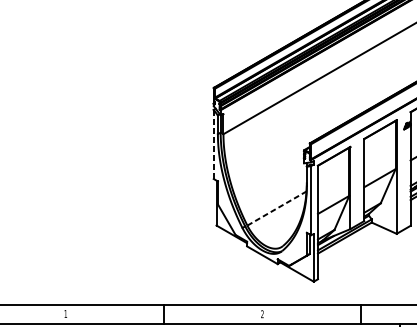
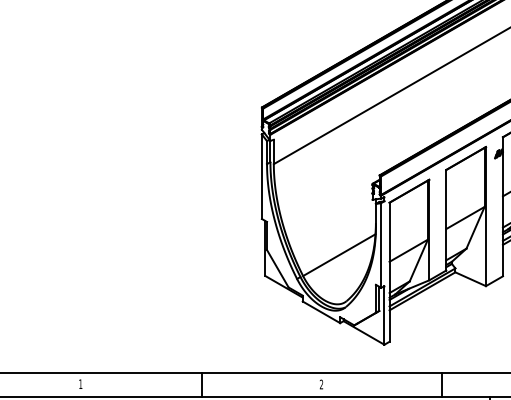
line: (213, 145) -> (261, 177), dashed -> solid
line: (277, 208) -> (339, 255), dashed -> solid

